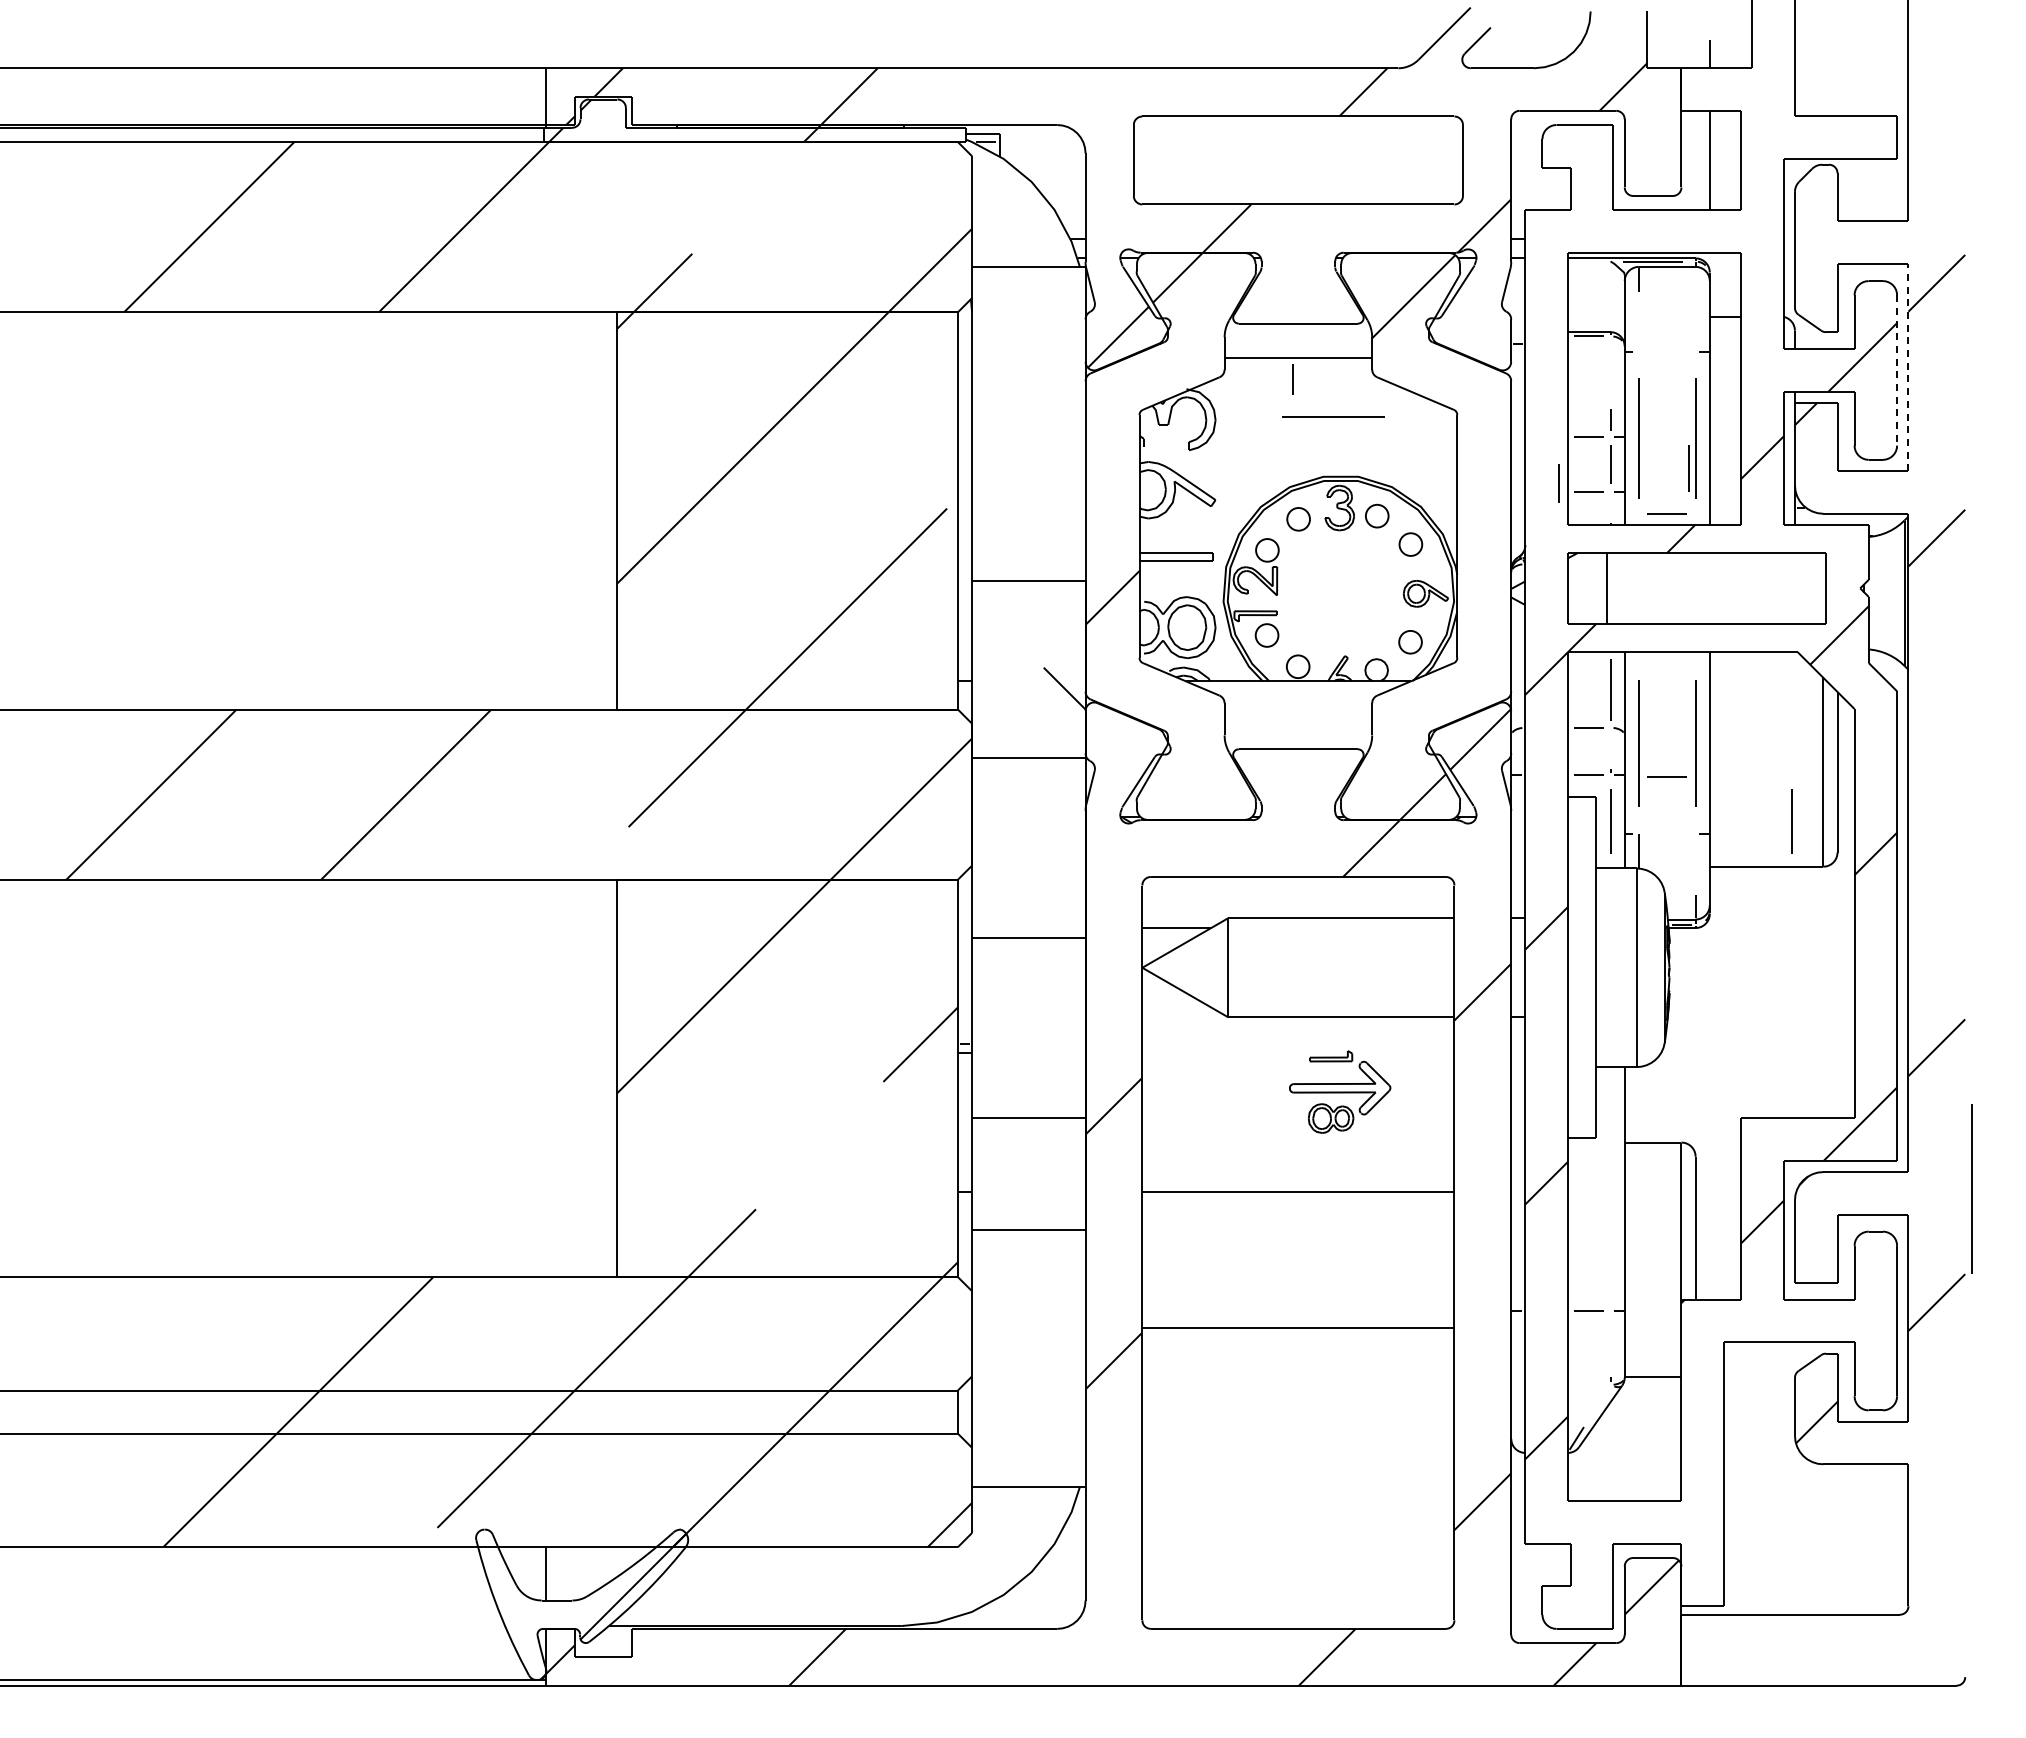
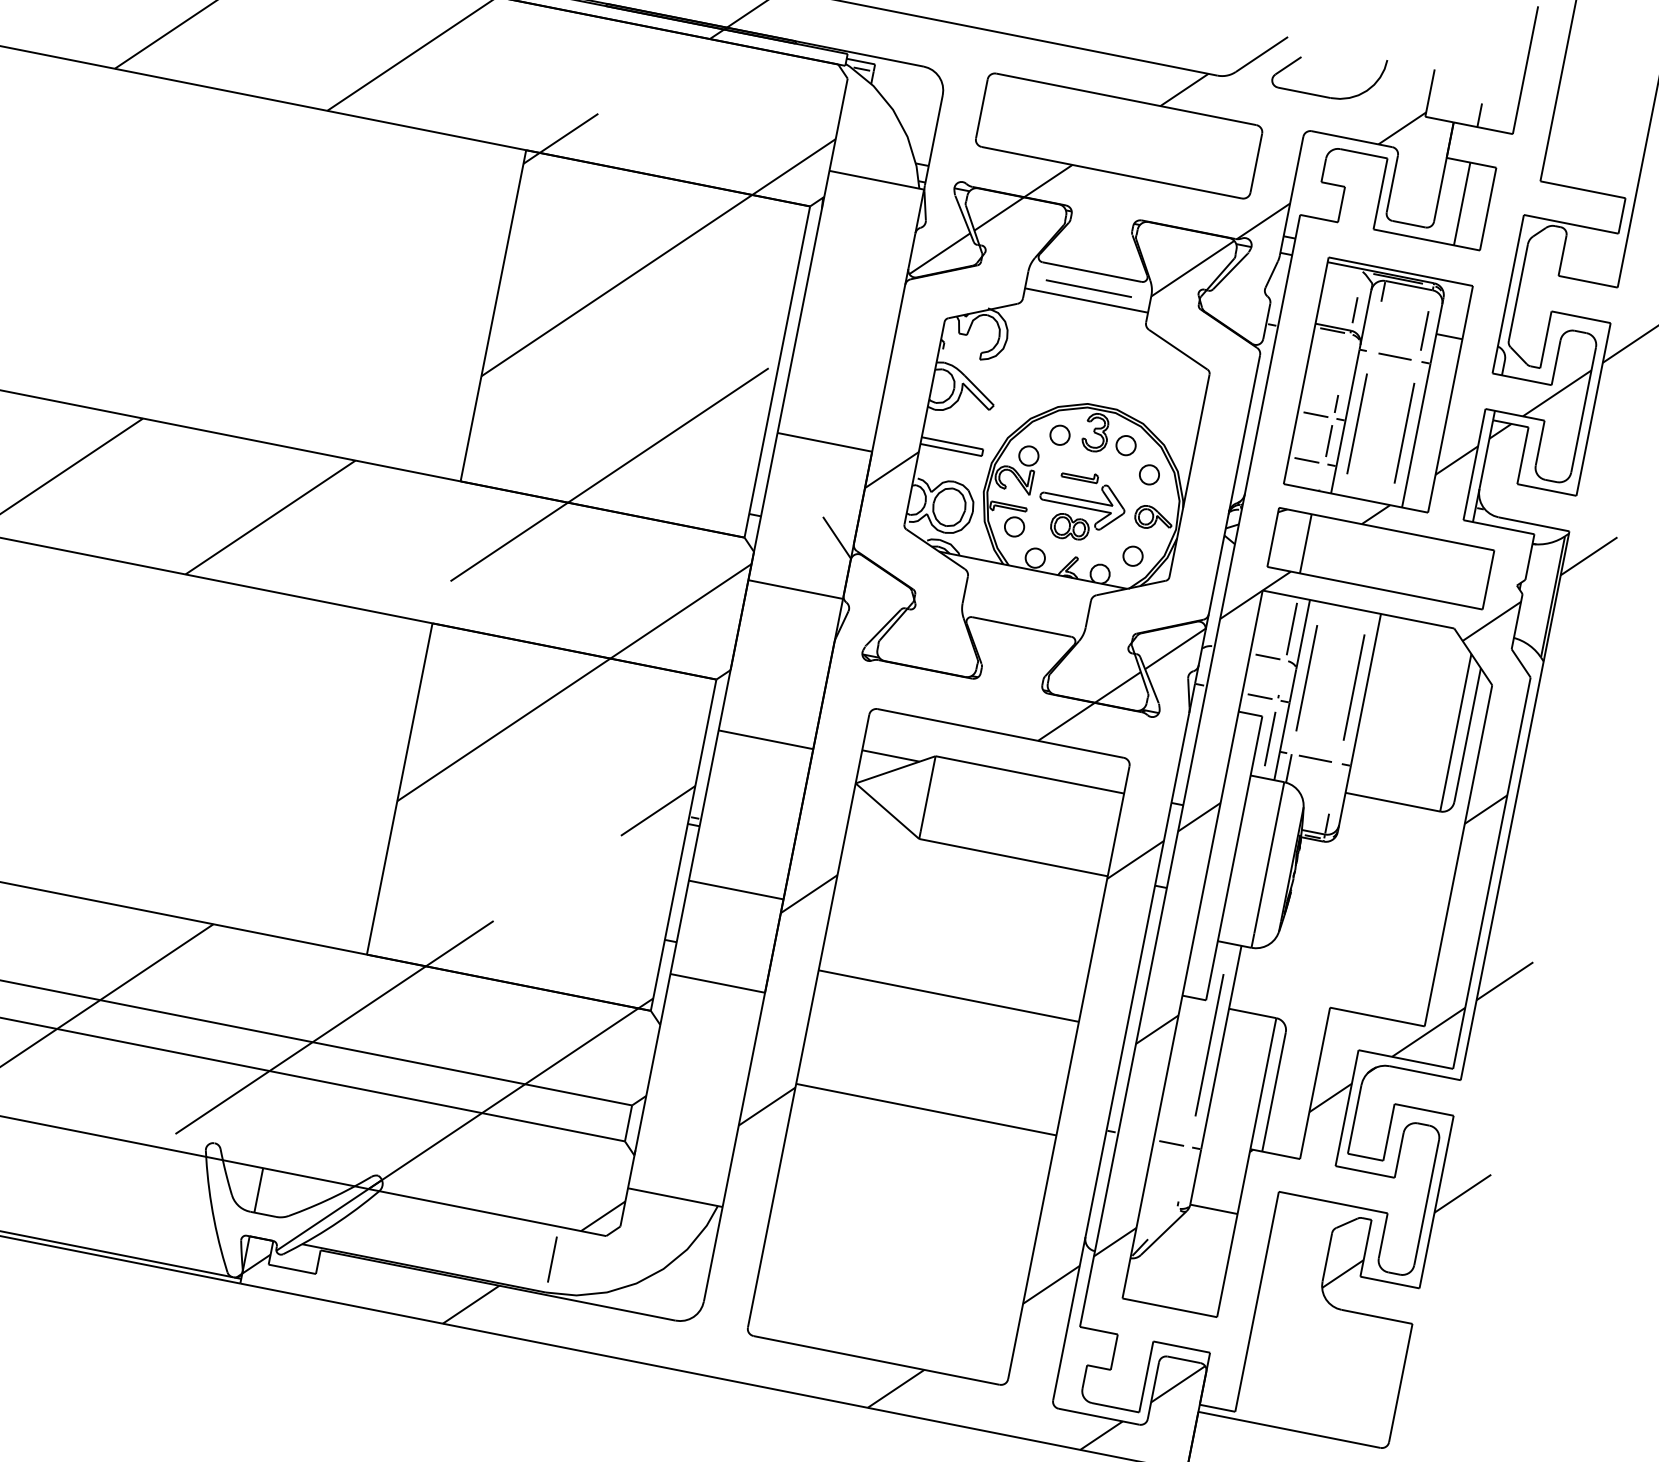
line: (1908, 367) -> (1593, 409), dashed -> solid
line: (1897, 370) -> (1583, 410), dashed -> solid
line: (1292, 379) -> (1355, 310), moved
line: (1333, 416) -> (1088, 288), moved
line: (1688, 468) -> (1424, 330), moved
line: (1558, 483) -> (1282, 448), removed
line: (1666, 513) -> (1394, 356), moved
line: (1666, 776) -> (1314, 757), moved
line: (1791, 821) -> (1421, 768), removed
part: (1340, 1091) -> (1082, 506), moved
line: (1971, 1188) -> (1209, 1044), moved
line: (900, 1586) -> (551, 1259), added

